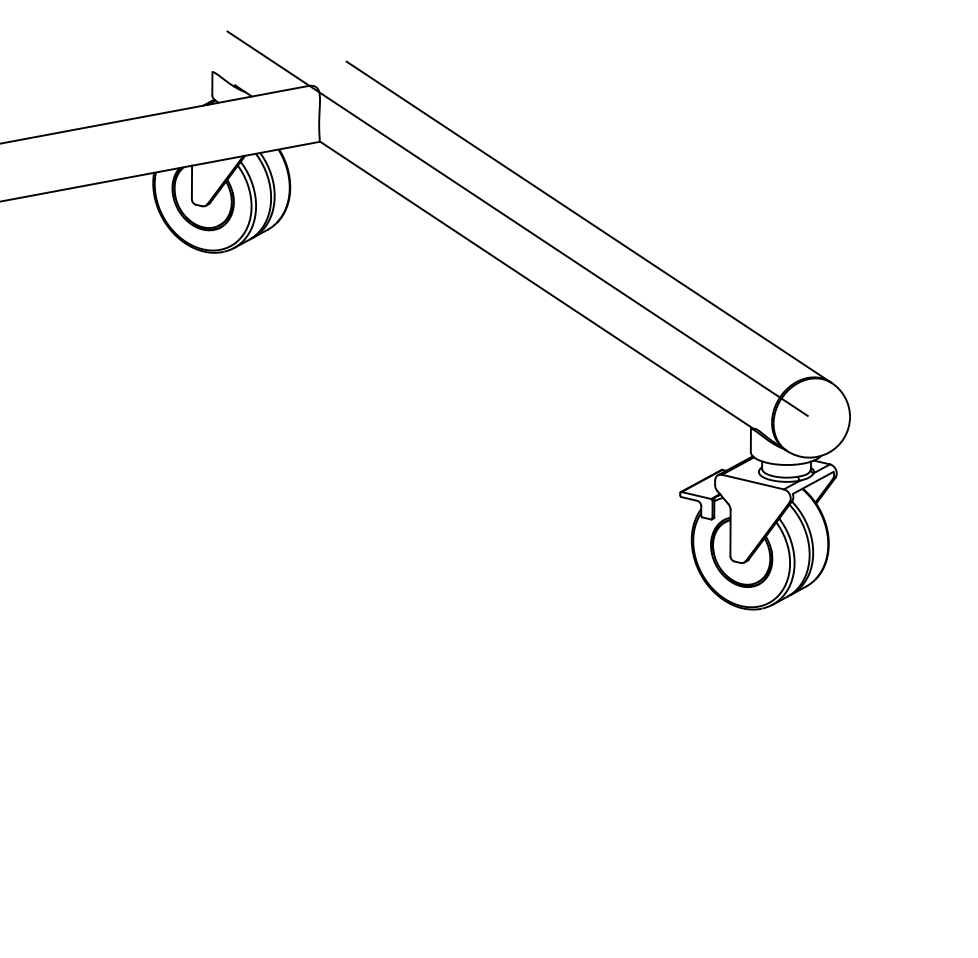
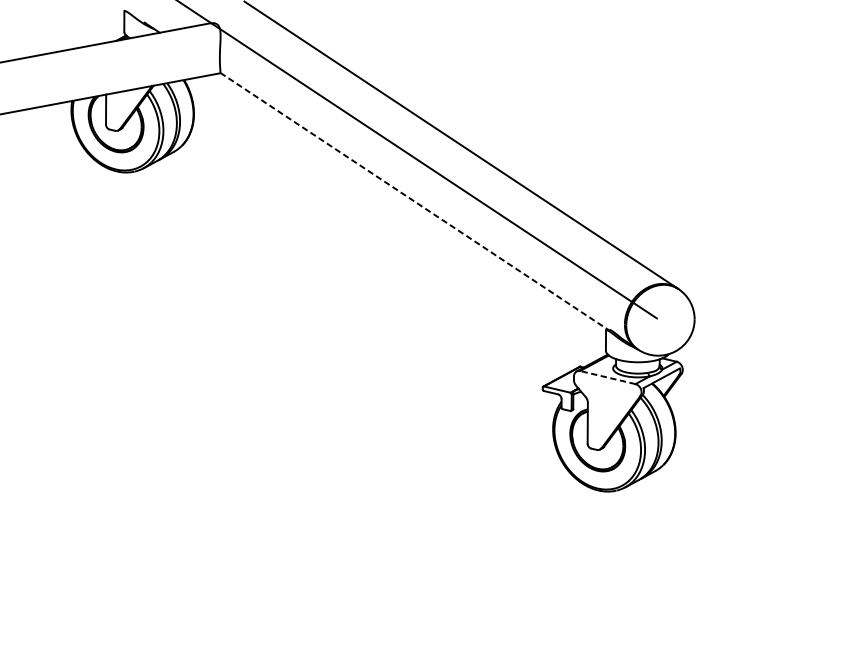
line: (536, 285) -> (414, 201), solid -> dashed
line: (752, 482) -> (607, 377), solid -> dashed

